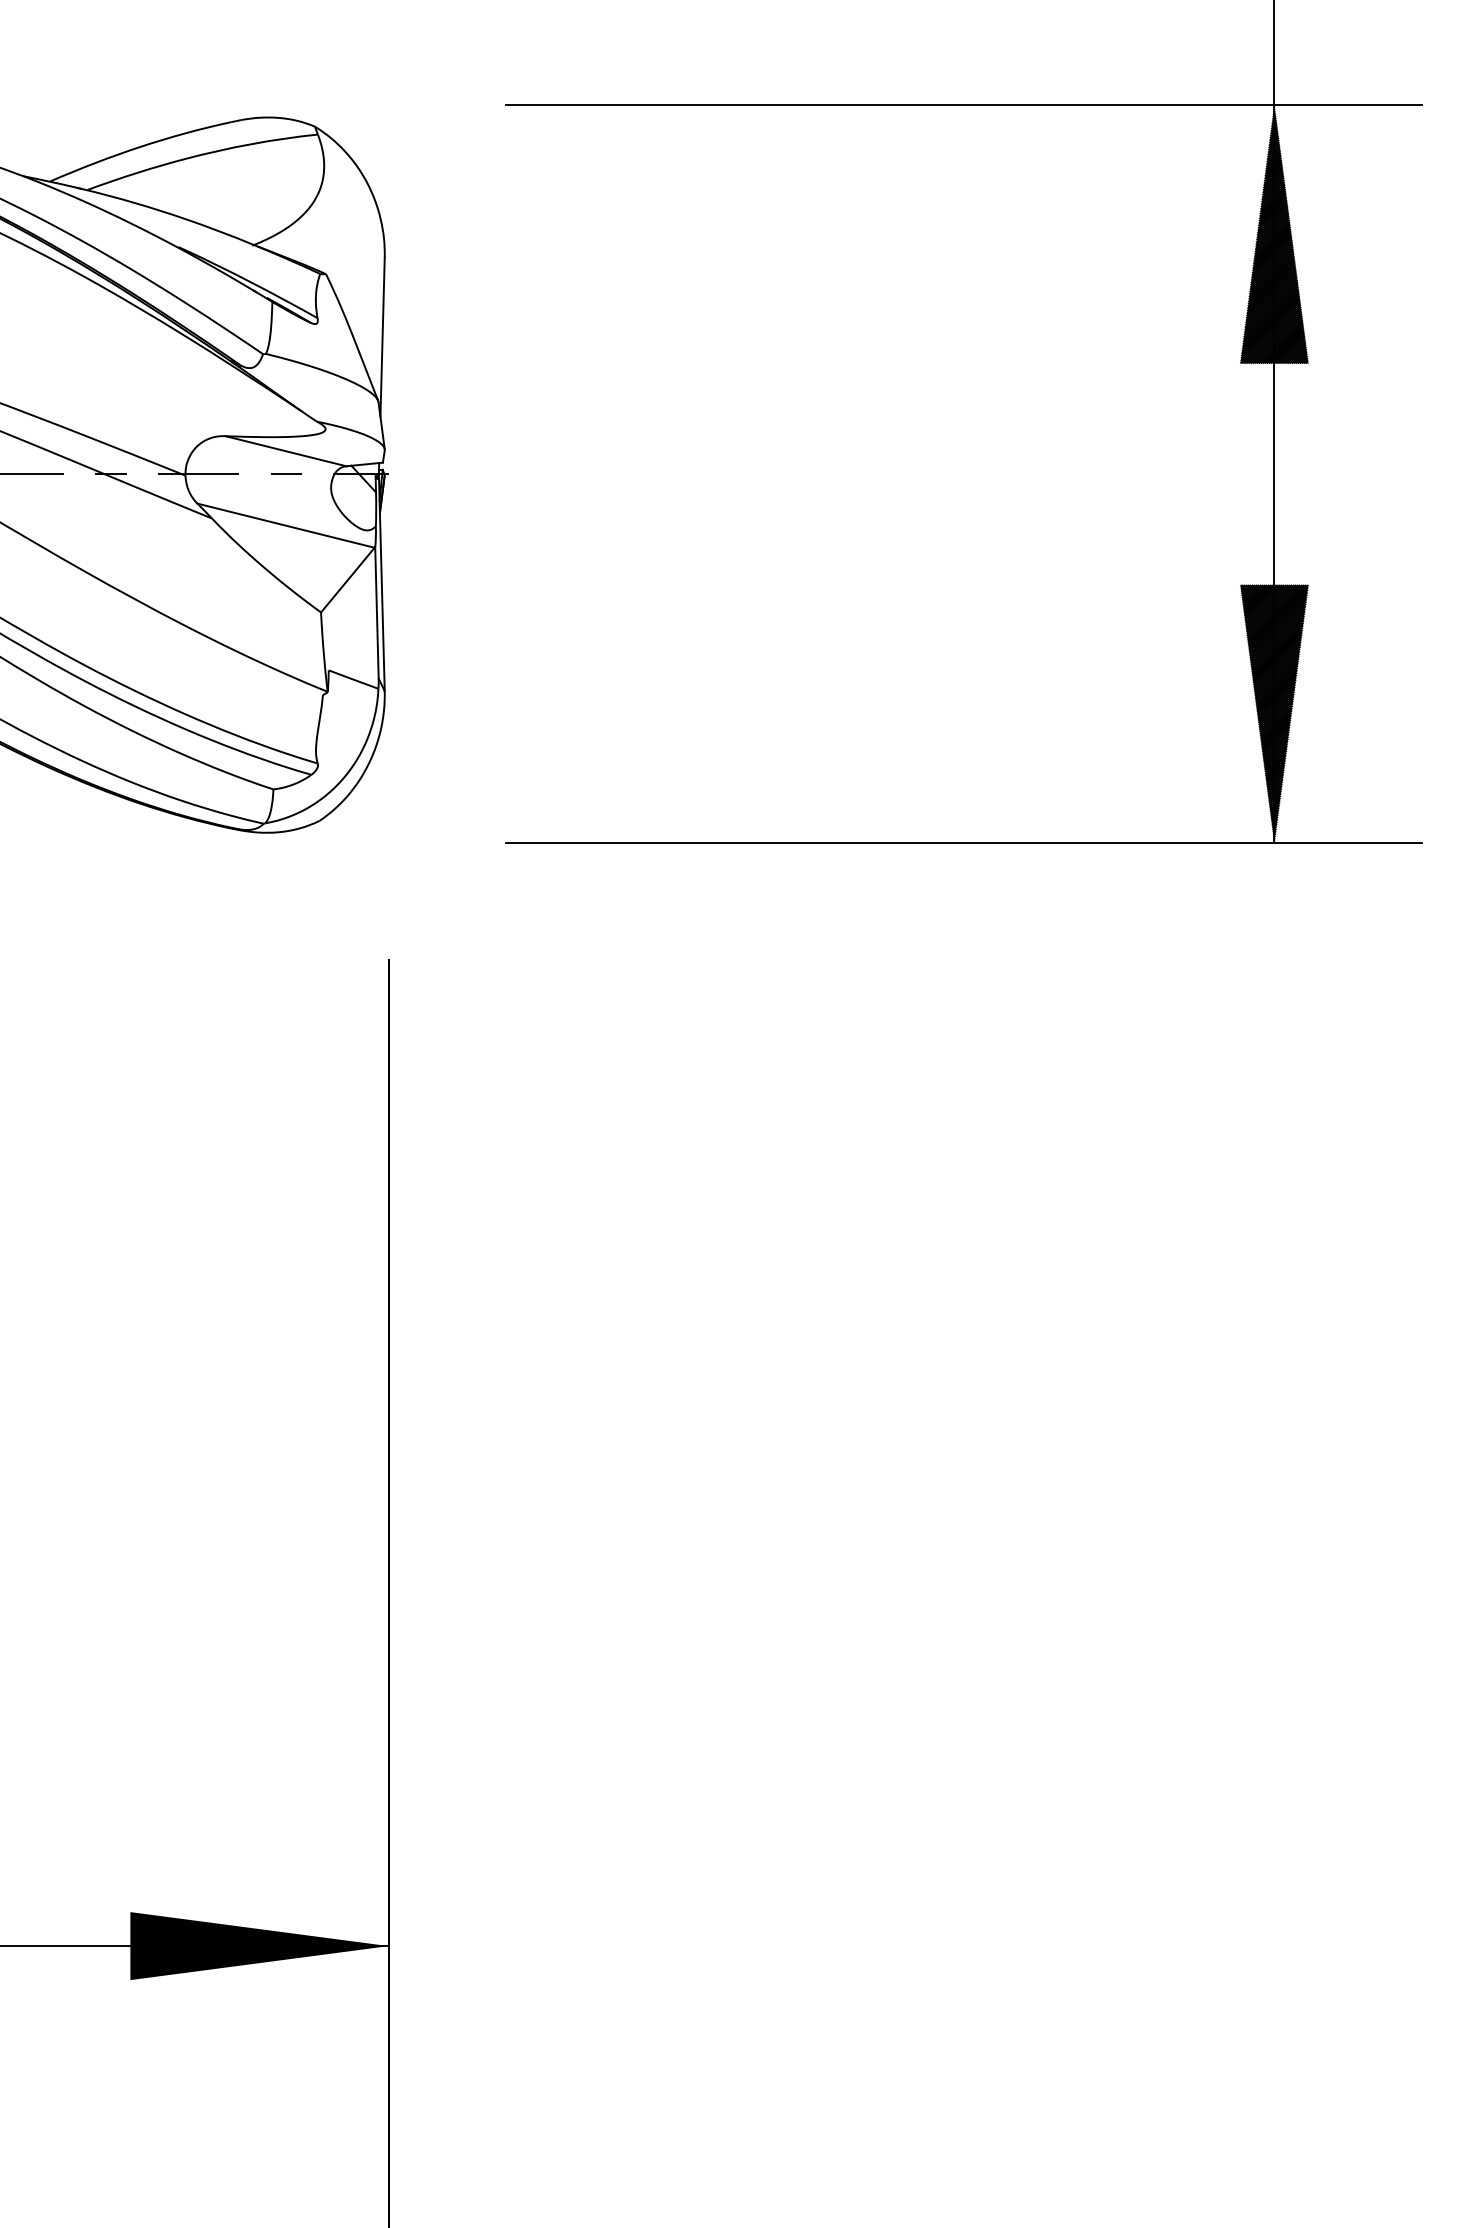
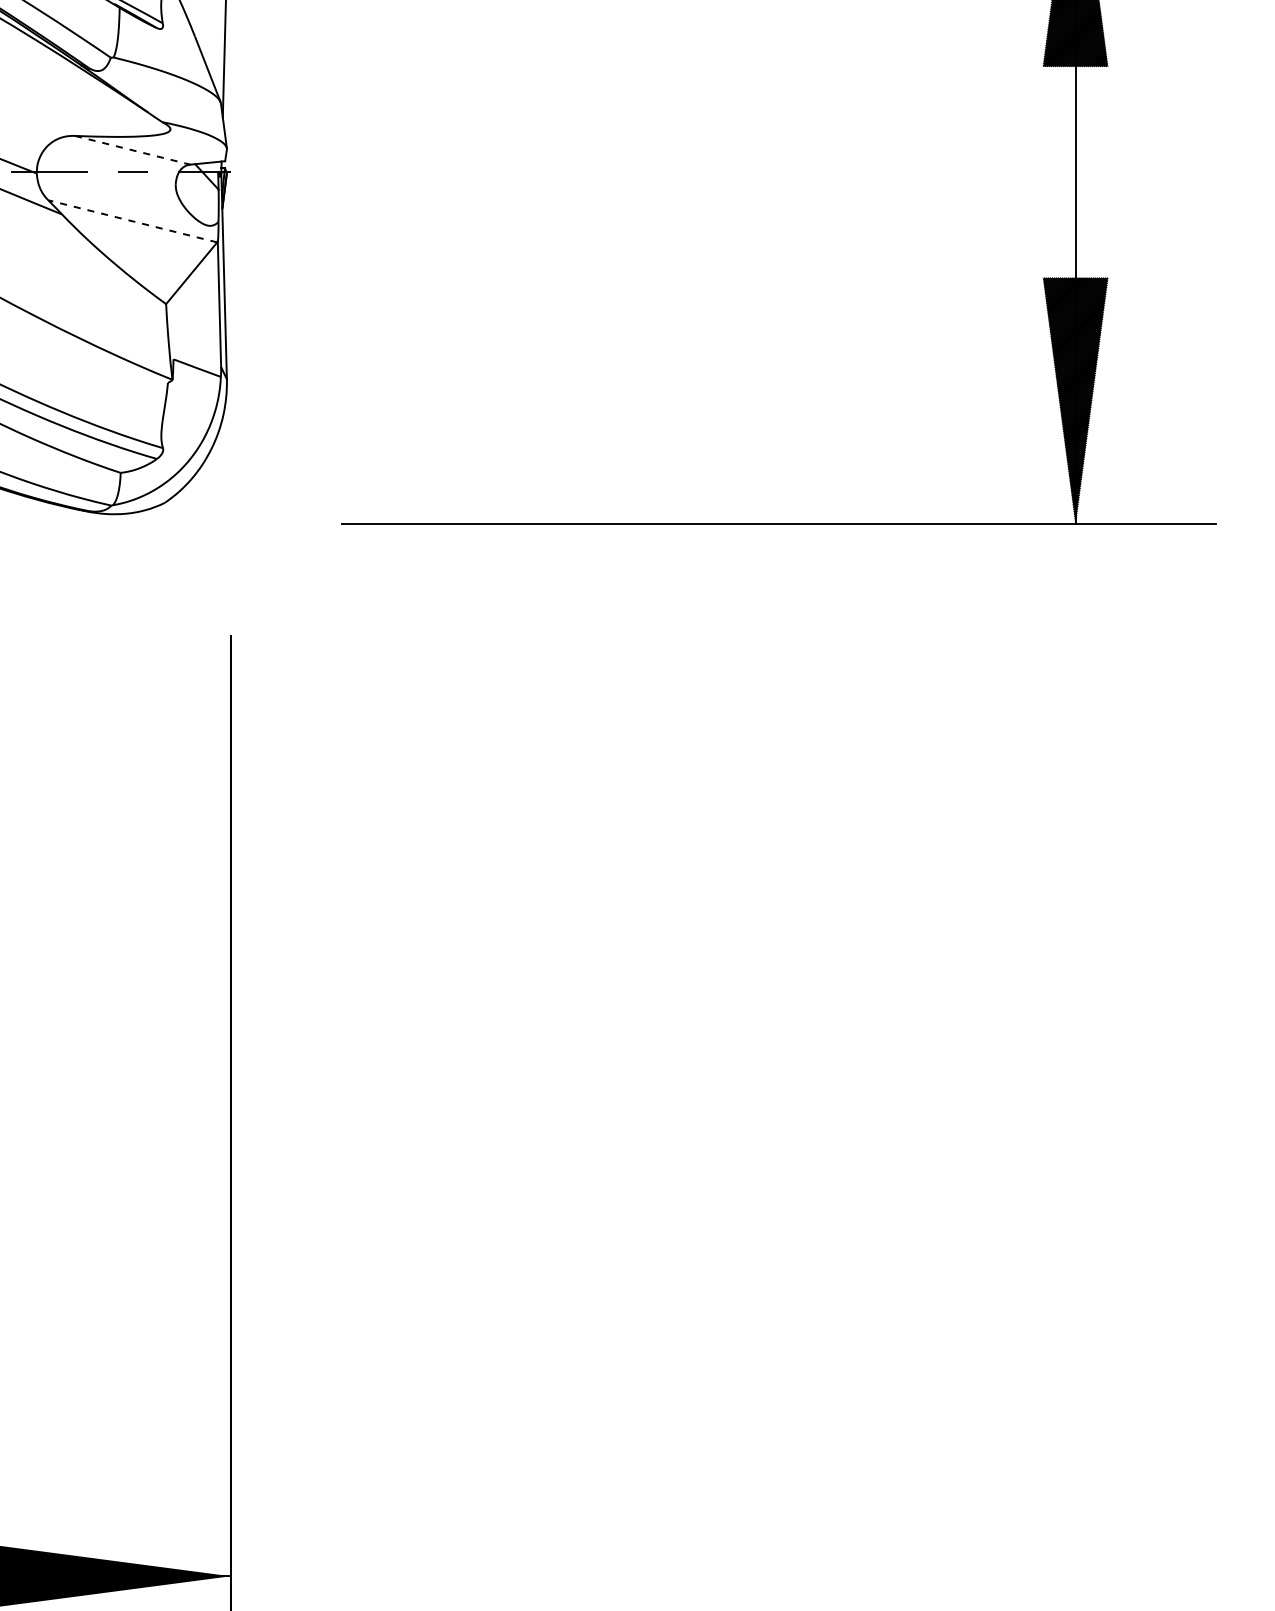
line: (286, 451) -> (133, 150), solid -> dashed
line: (285, 525) -> (132, 221), solid -> dashed

